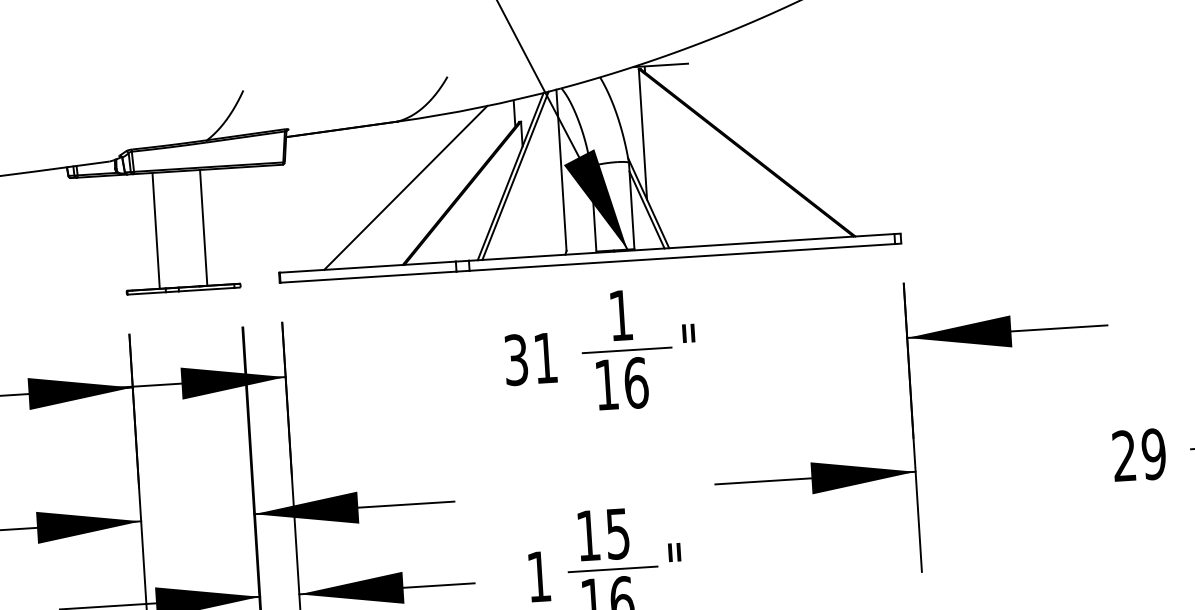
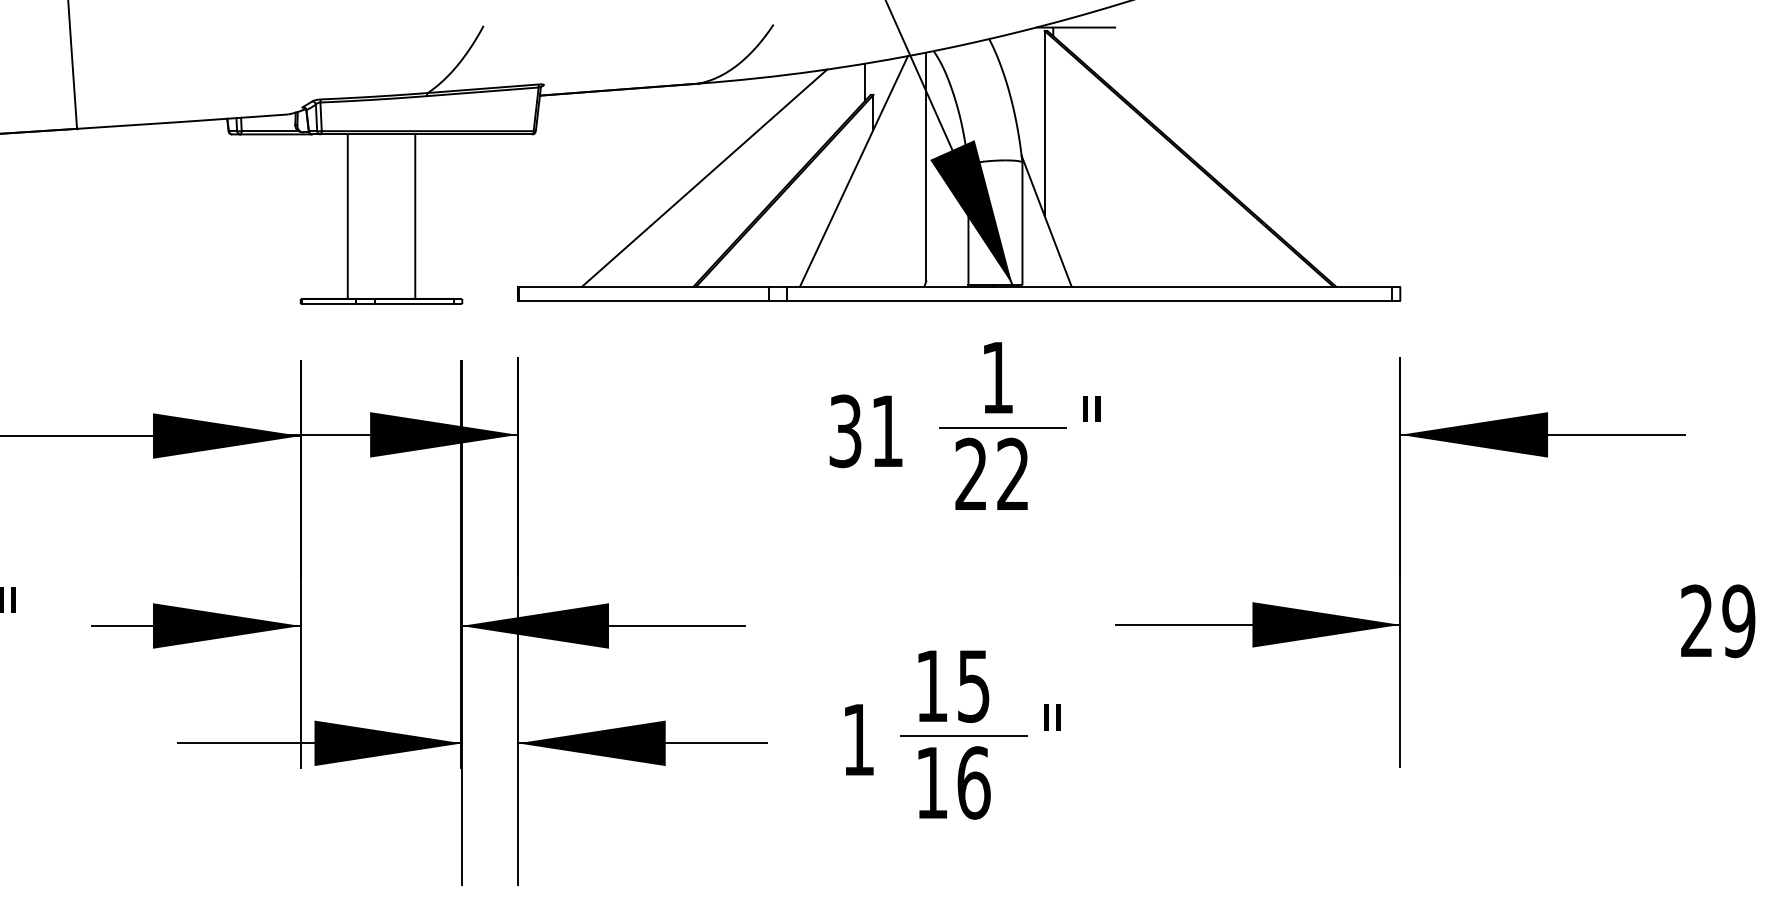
line: (515, 175) -> (860, 170), removed
line: (646, 209) -> (1043, 230), removed
text: (621, 383) -> (992, 474), 16 -> 22

